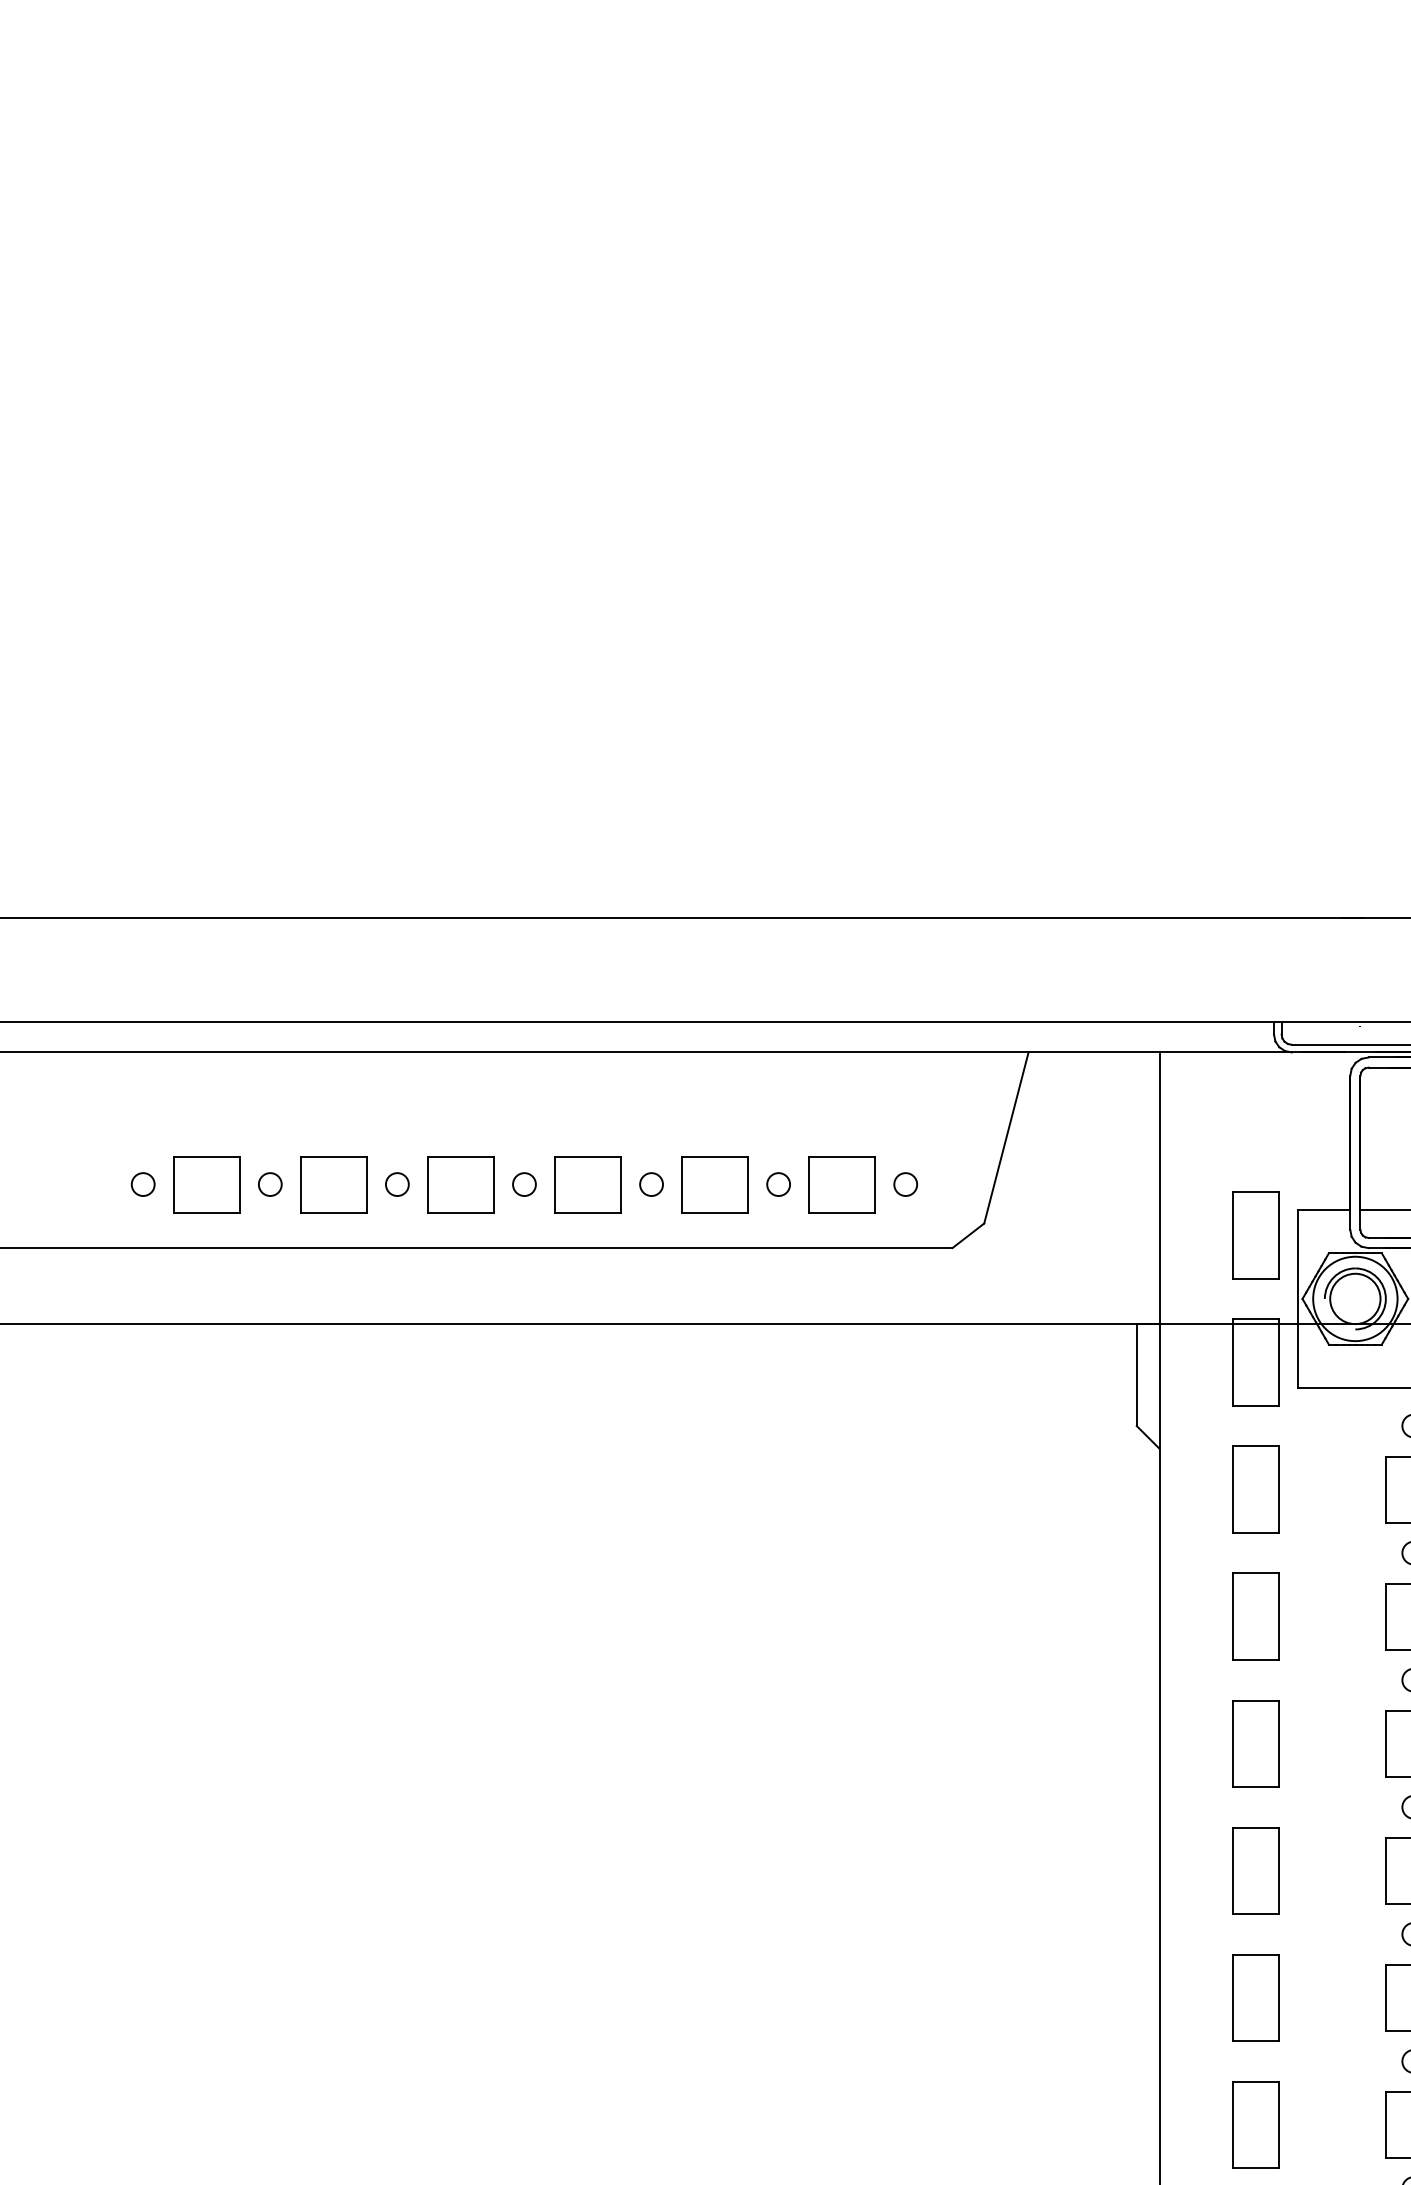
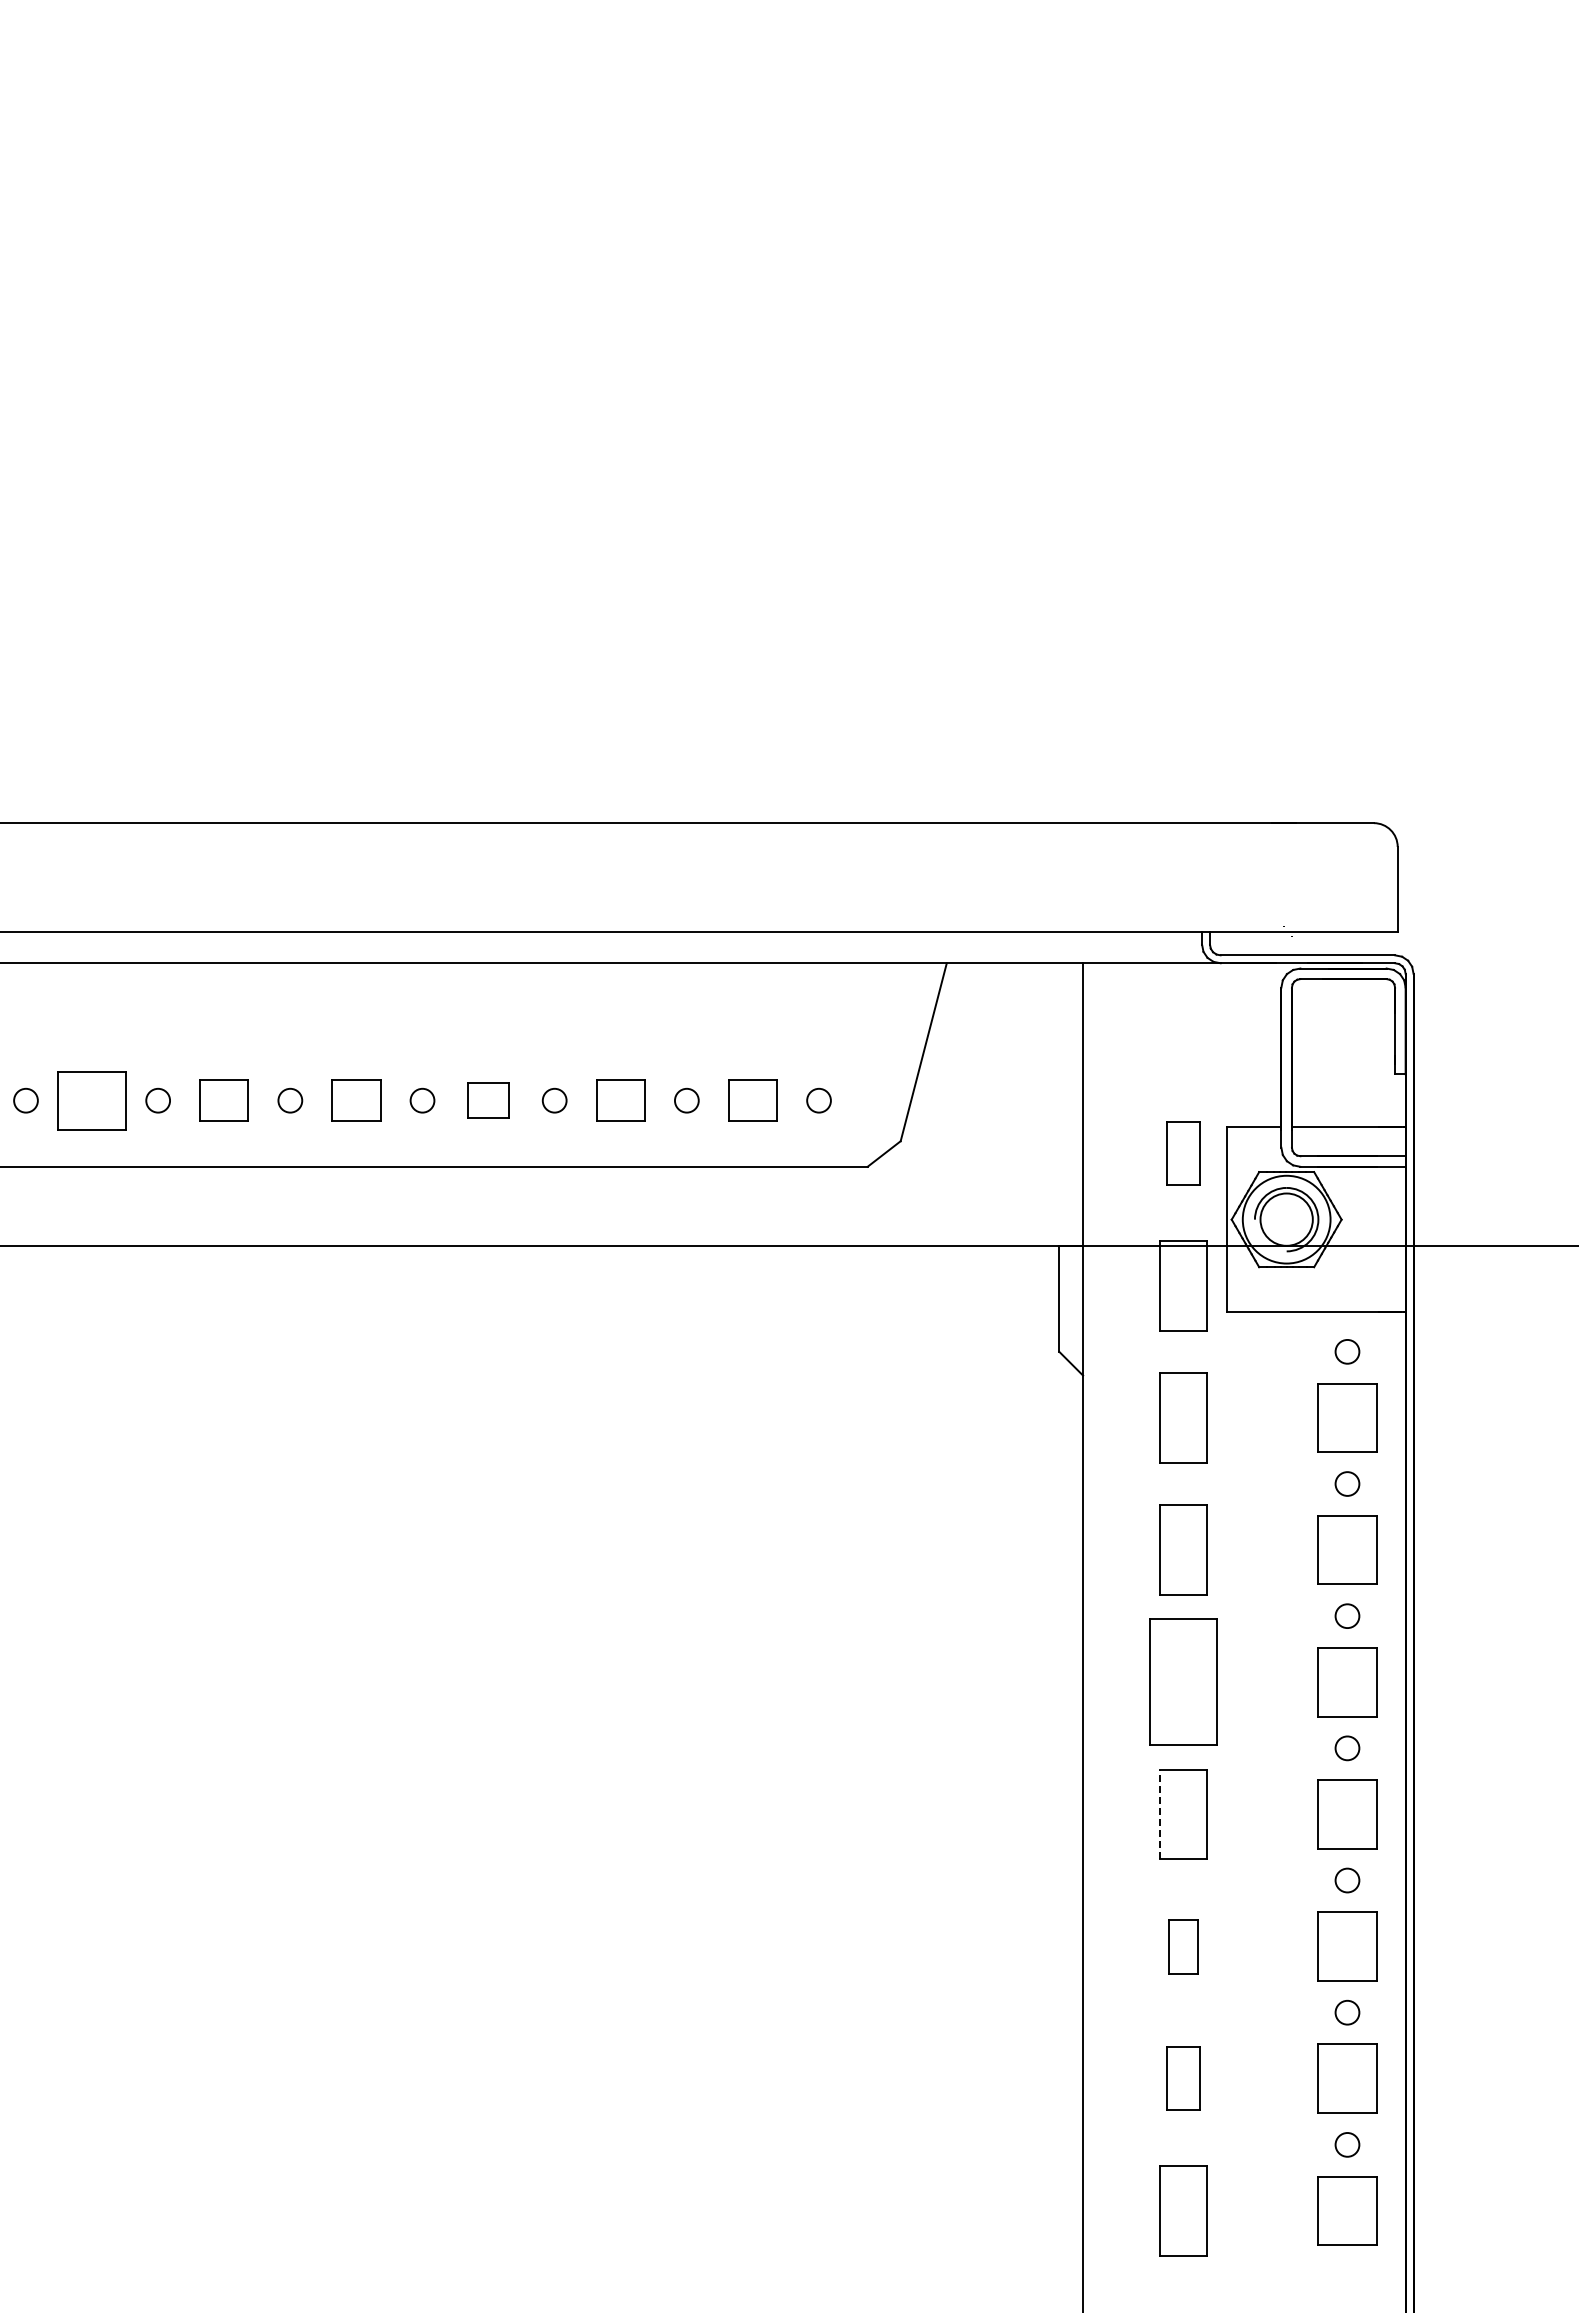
part: (334, 1184) -> (224, 1100), size x0.7
part: (461, 1184) -> (356, 1100), size x0.7
part: (587, 1184) -> (488, 1100), size x0.6
part: (714, 1184) -> (620, 1100), size x0.7
part: (841, 1184) -> (752, 1100), size x0.7
part: (1256, 1235) -> (1183, 1153), size x0.7
part: (1256, 1742) -> (1183, 1681), size x1.4
line: (1233, 1870) -> (1159, 1814), solid -> dashed
part: (1256, 1997) -> (1183, 1946), size x0.6
part: (1256, 2124) -> (1183, 2078), size x0.7

